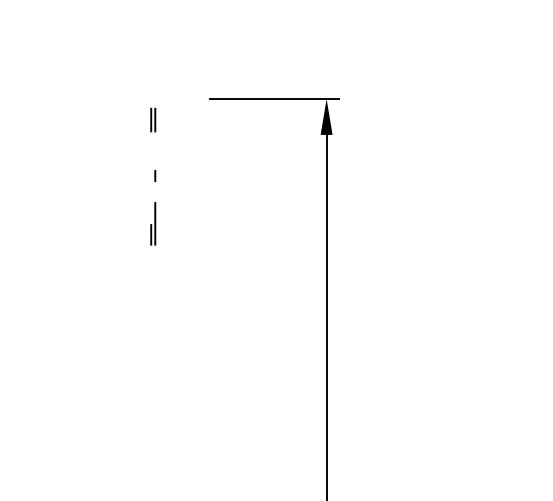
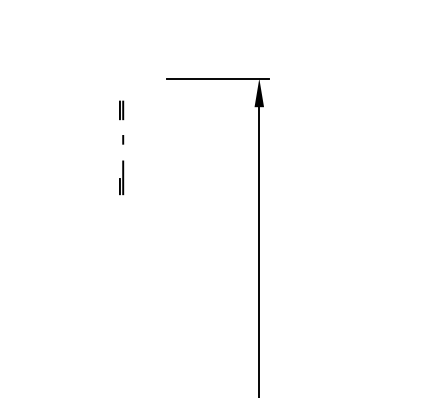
part: (153, 120) -> (121, 110), moved

